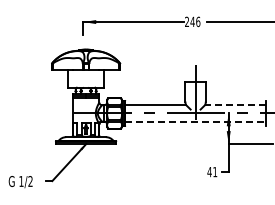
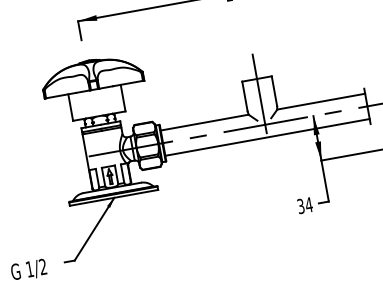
line: (235, 104) -> (320, 101), dashed -> solid
line: (196, 122) -> (268, 137), dashed -> solid
text: (212, 171) -> (304, 204), 41 -> 34

